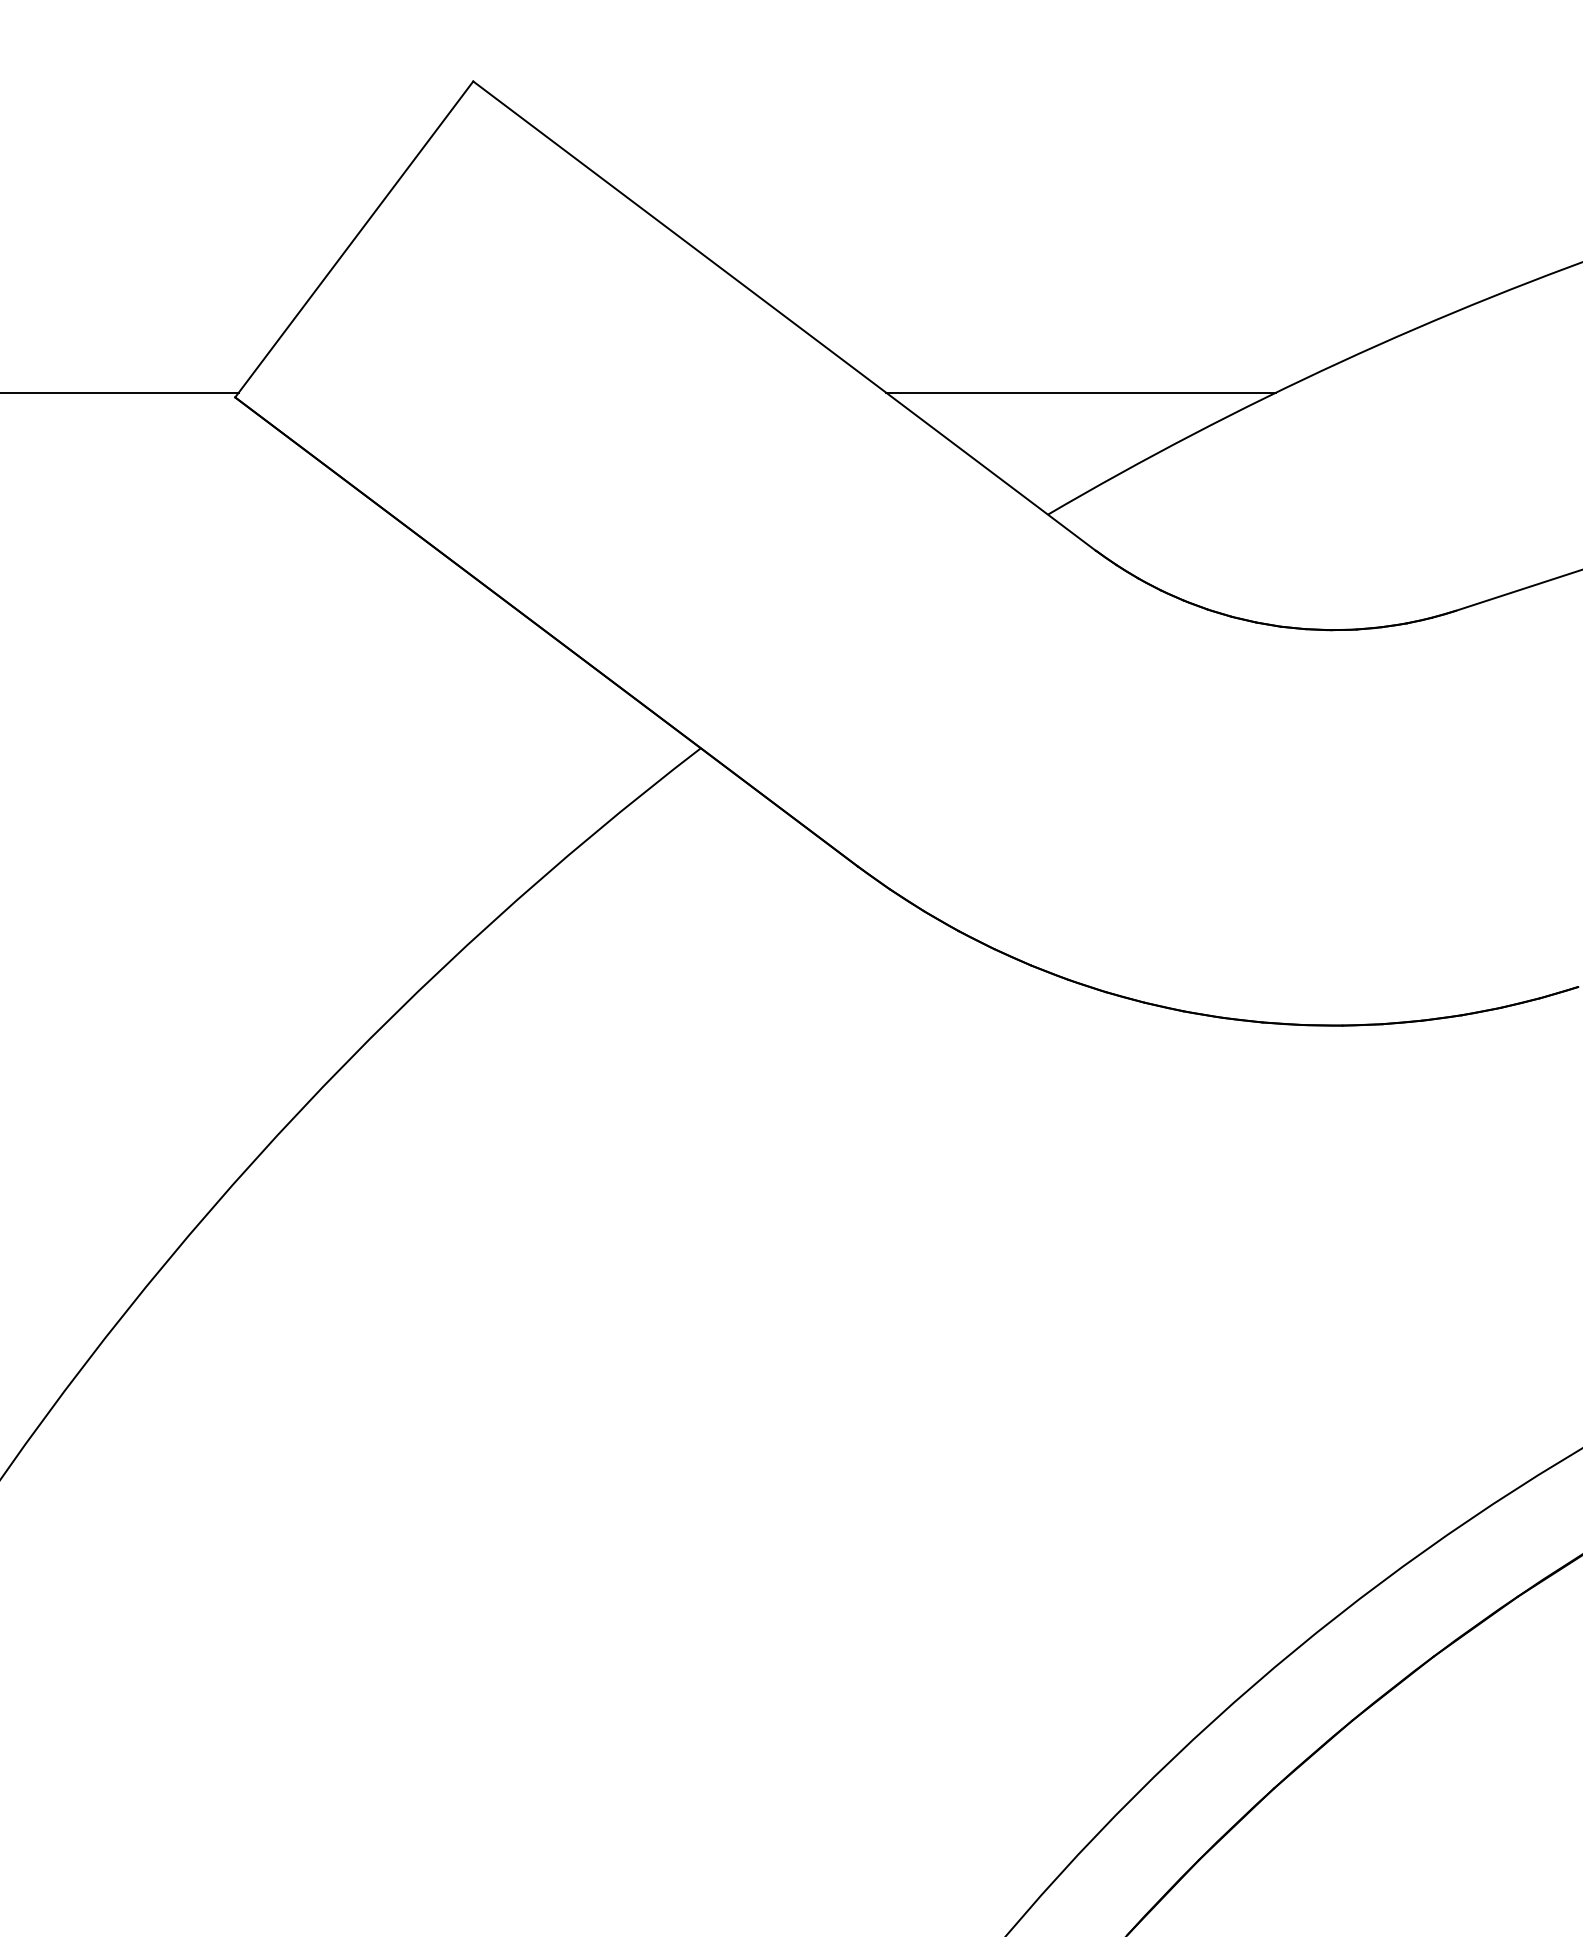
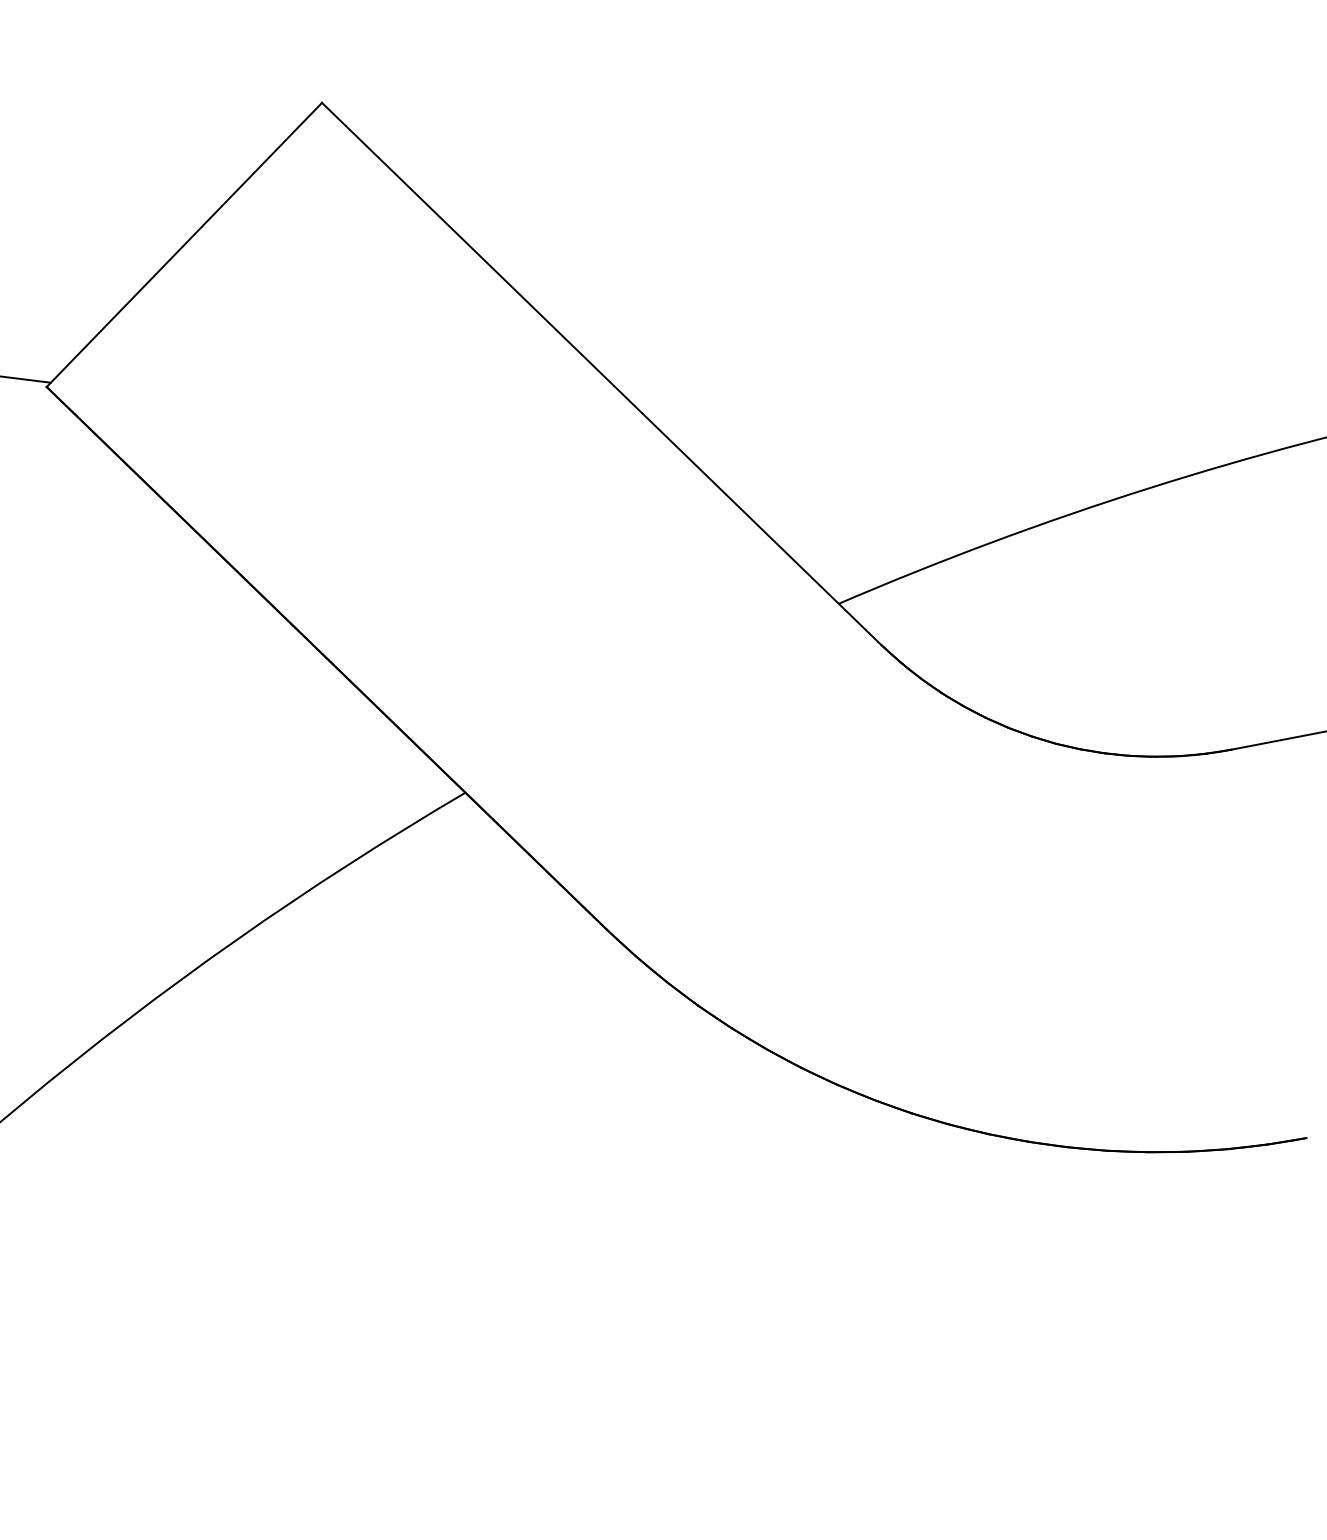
line: (1081, 392) -> (887, 486), removed

